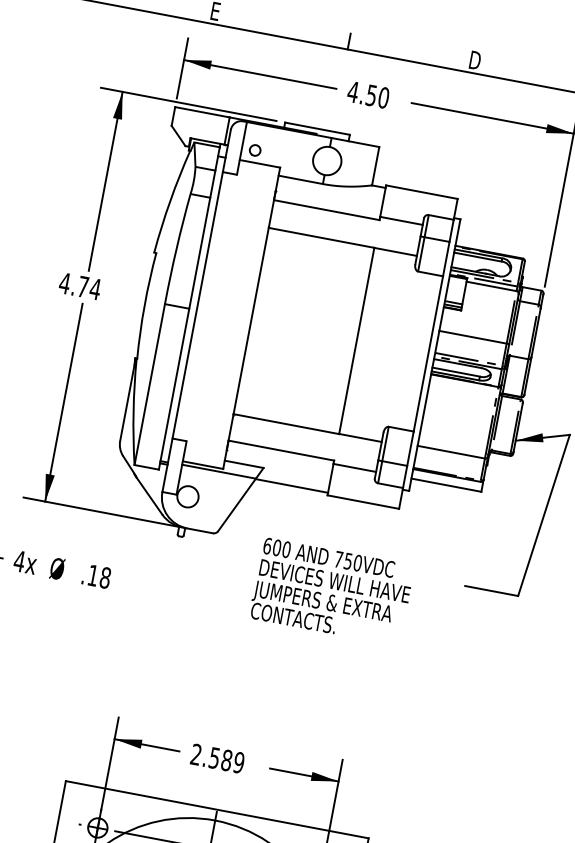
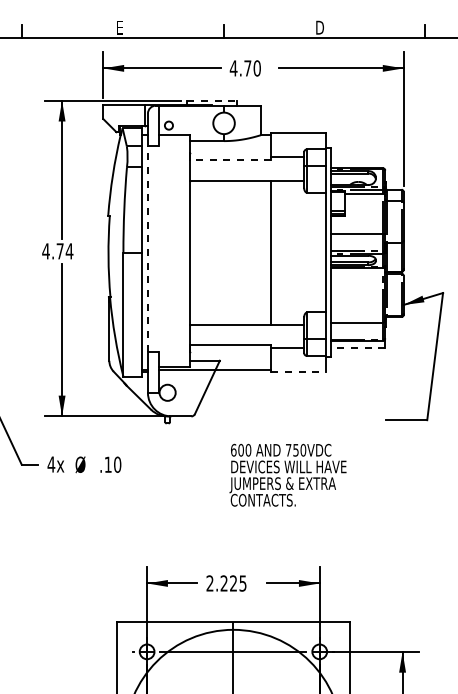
text: (371, 95) -> (247, 68), 4.50 -> 4.70
line: (317, 128) -> (212, 100), solid -> dashed
line: (326, 209) -> (230, 159), solid -> dashed
line: (197, 304) -> (147, 248), solid -> dashed
line: (446, 484) -> (358, 347), solid -> dashed
line: (362, 502) -> (298, 372), solid -> dashed
text: (105, 577) -> (117, 464), .18 -> .10
text: (331, 590) -> (287, 474), moved
text: (226, 760) -> (233, 583), 2.589 -> 2.225

